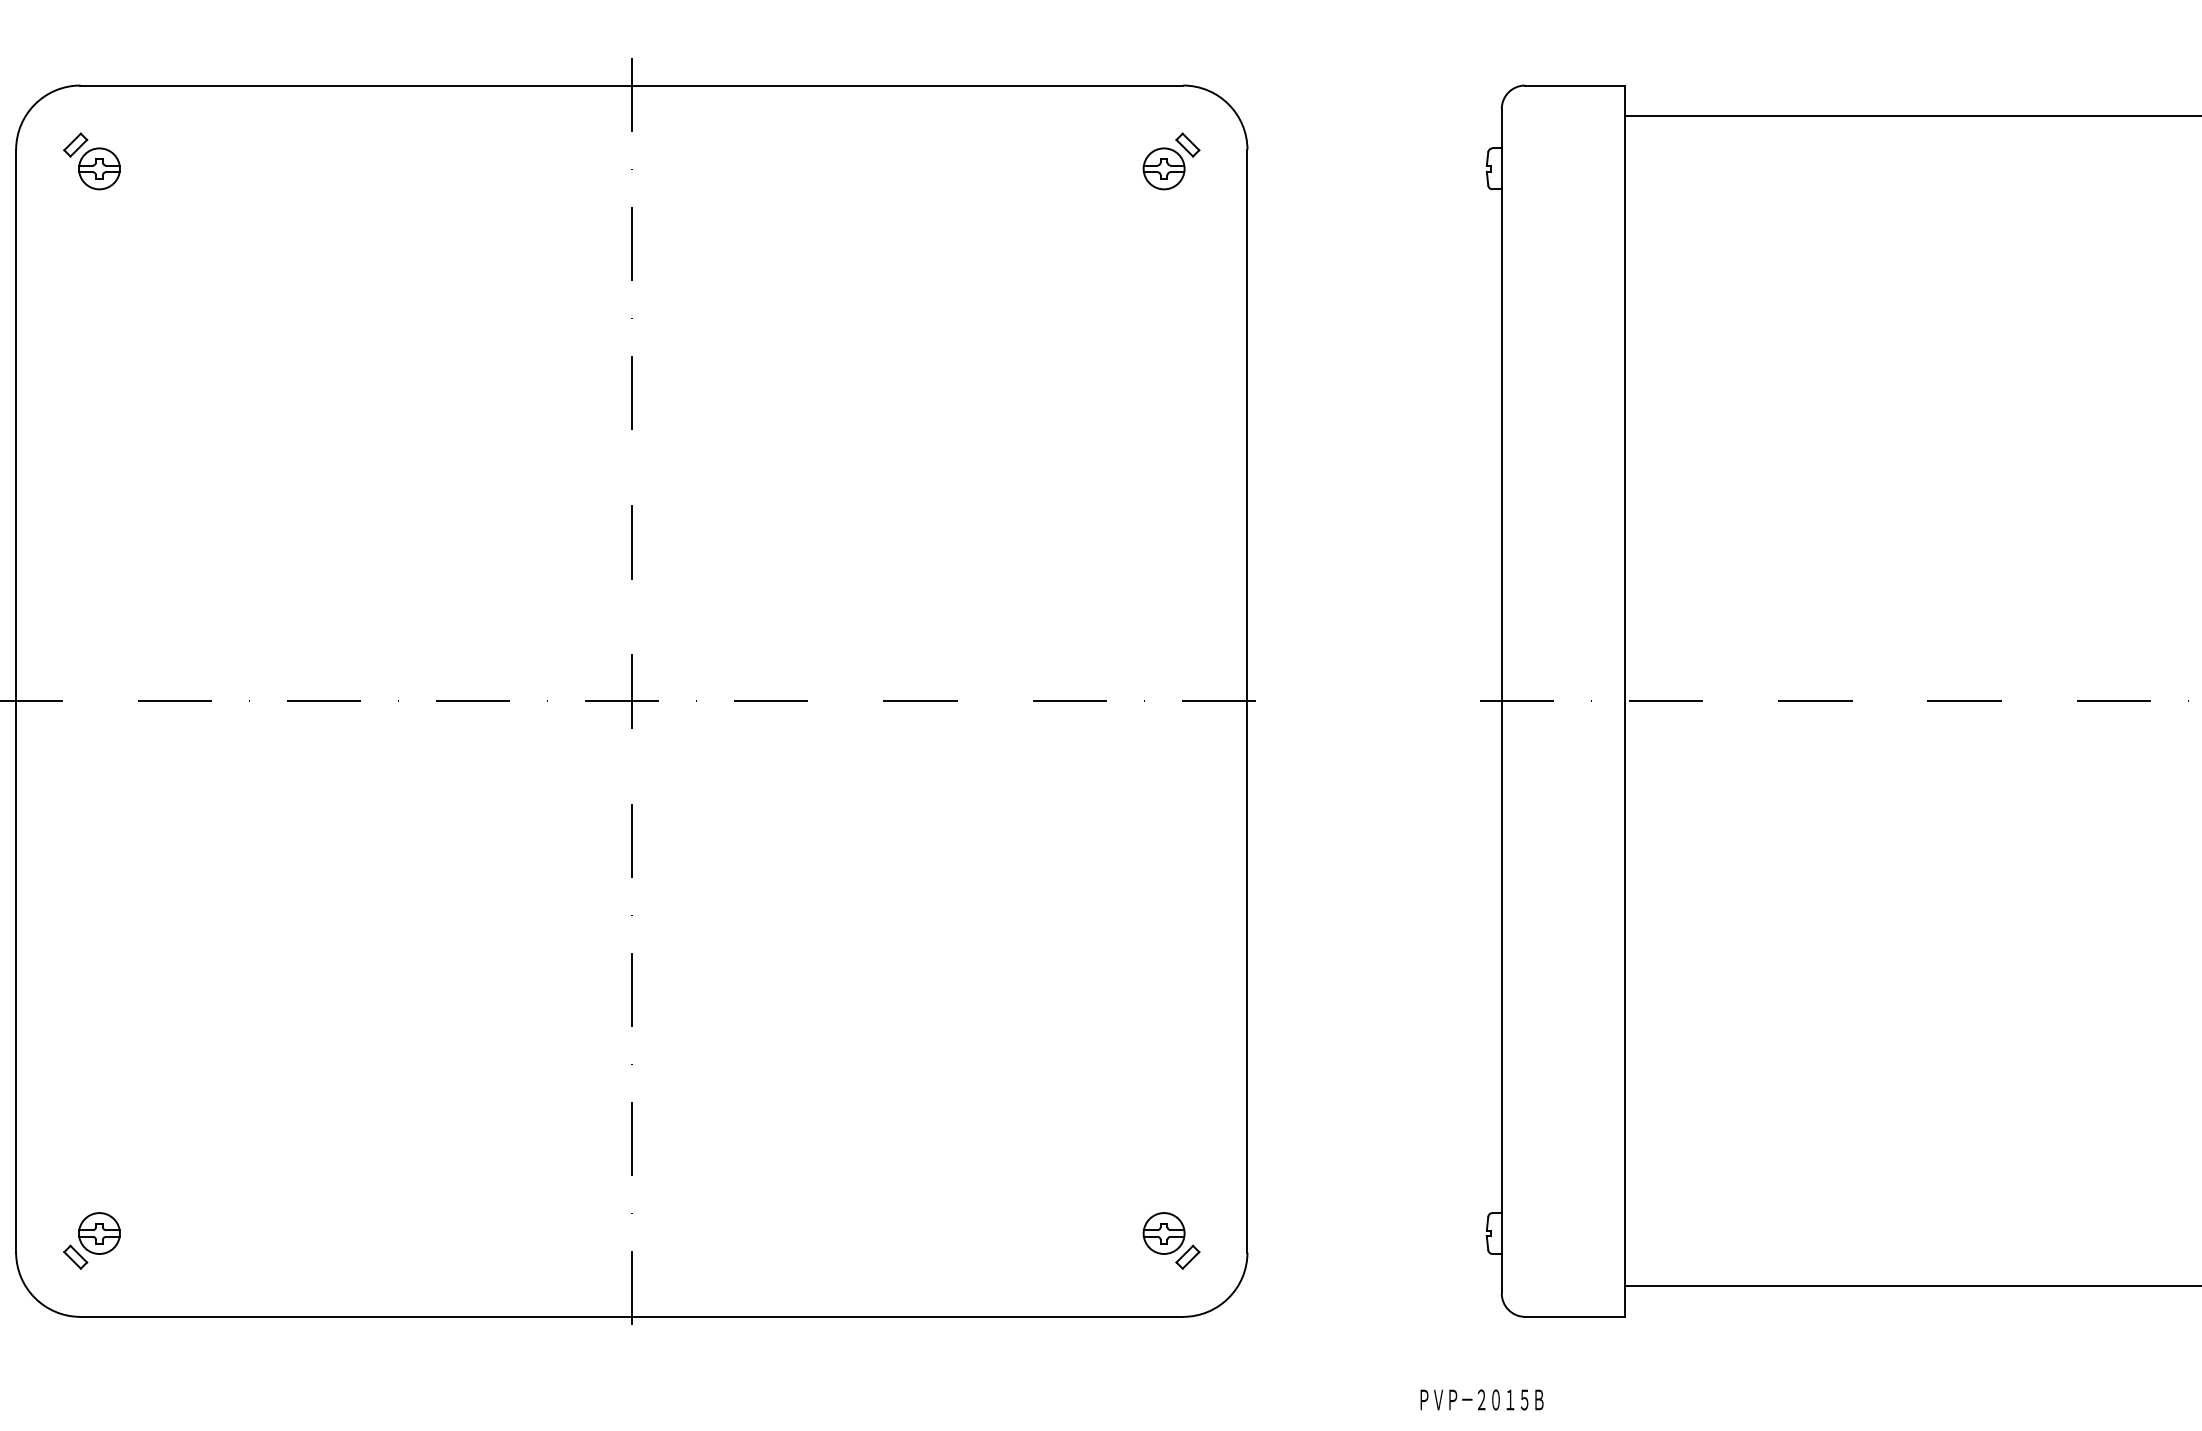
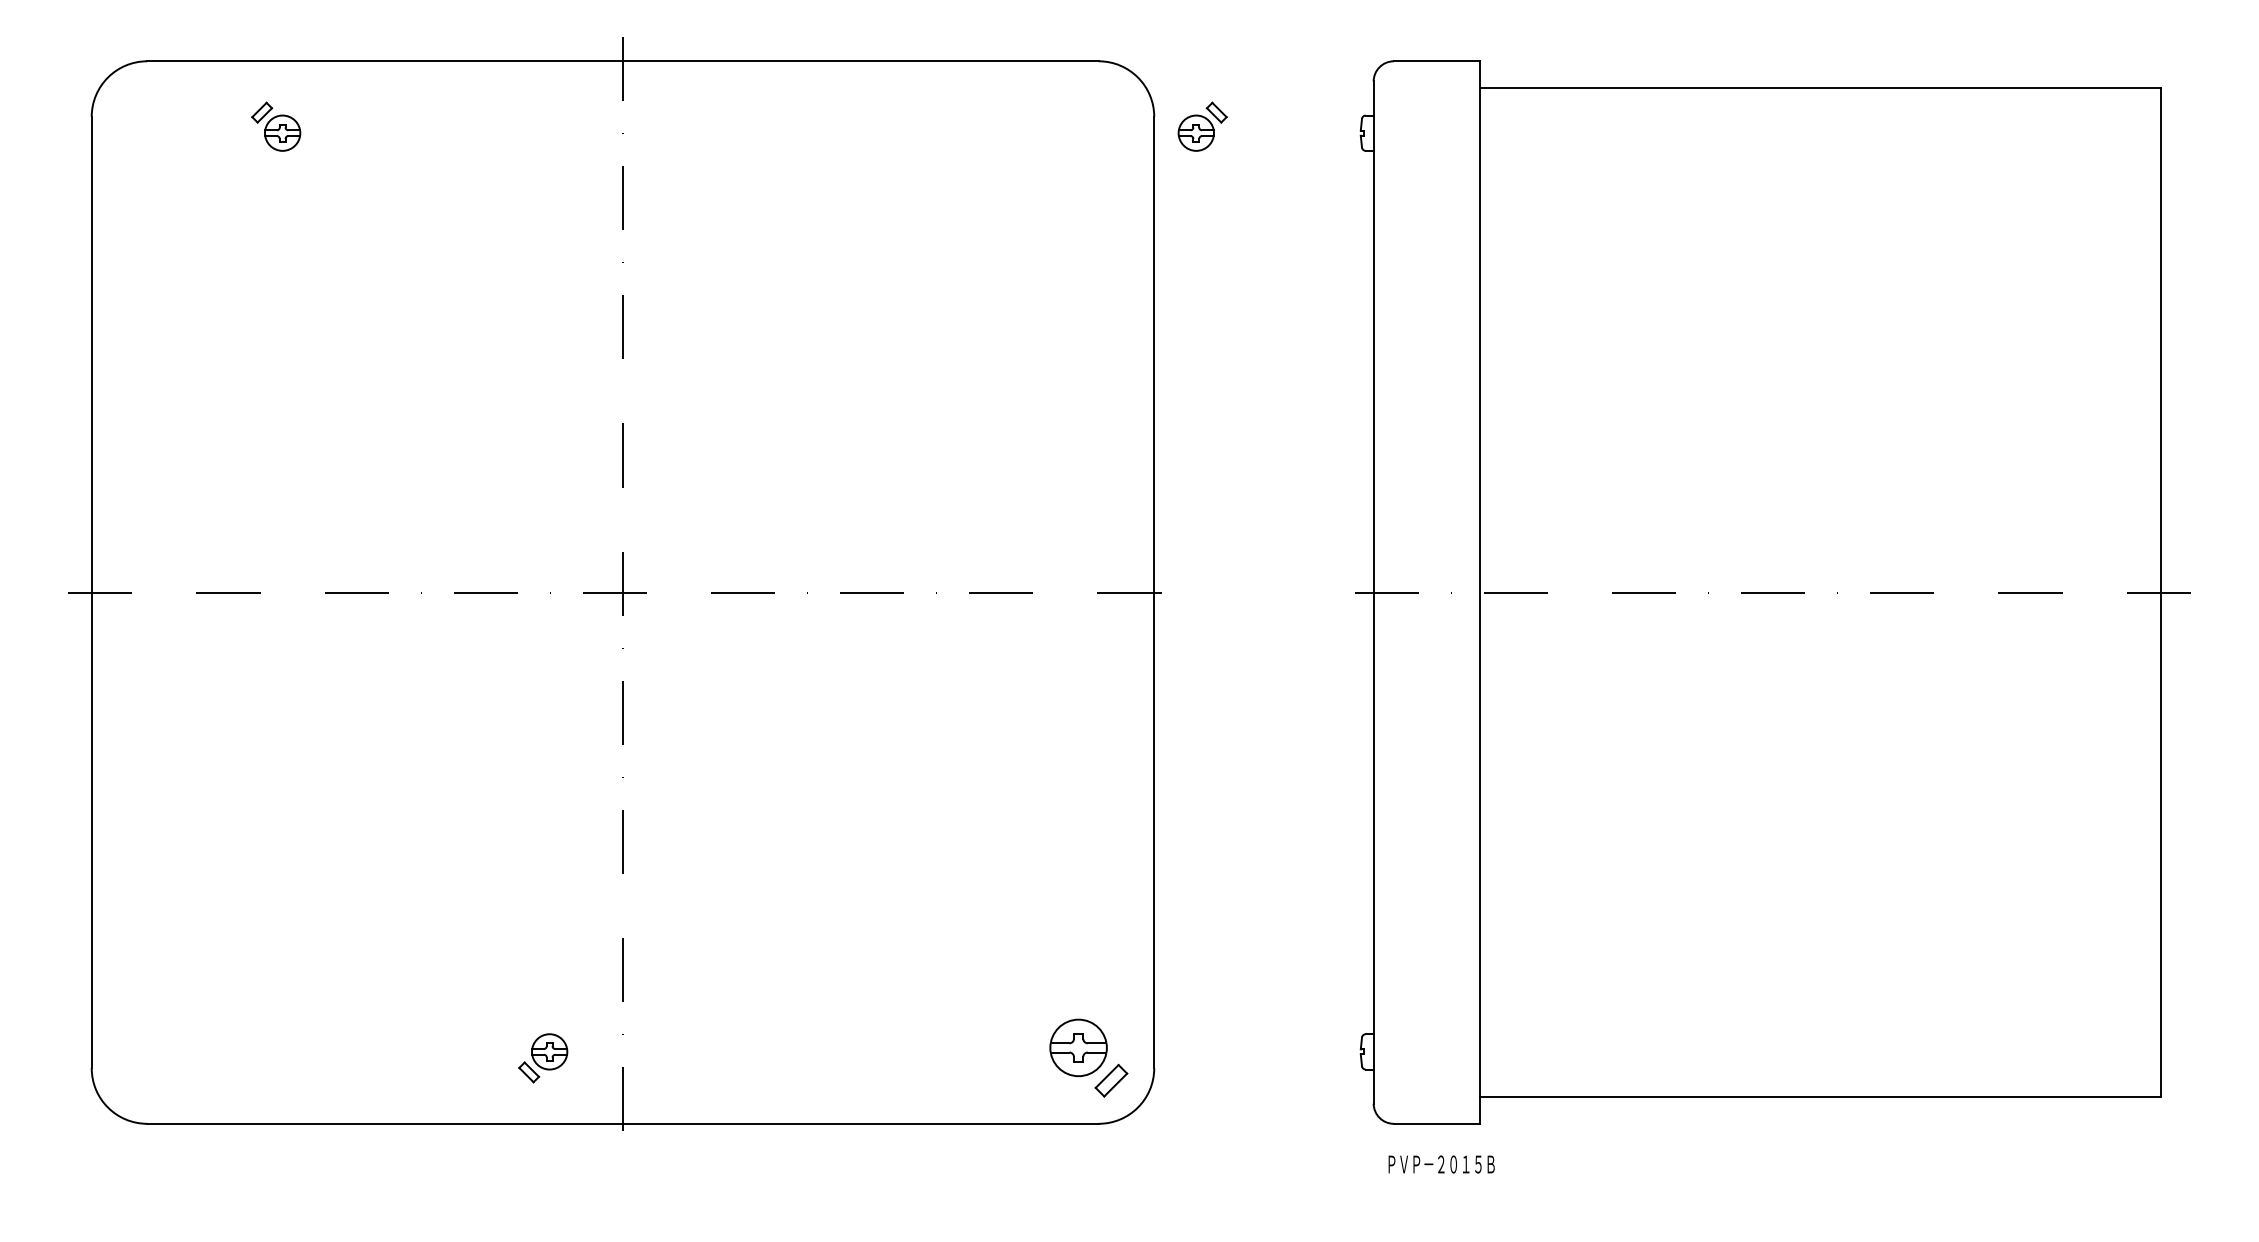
part: (92, 161) -> (276, 126), moved
part: (1171, 161) -> (1202, 126), moved
part: (92, 1241) -> (543, 1058), moved
part: (1171, 1241) -> (1088, 1058), size x1.6
text: (1481, 1399) -> (1441, 1164), moved

